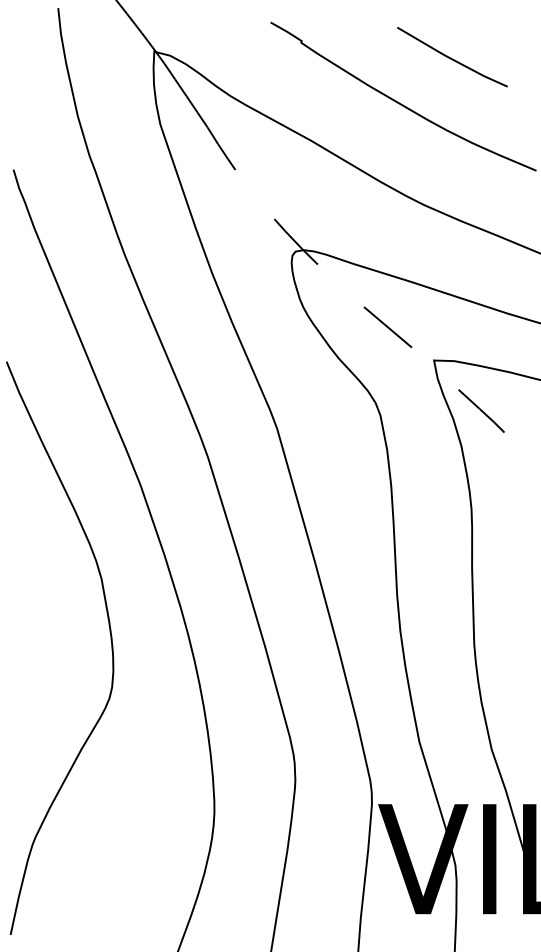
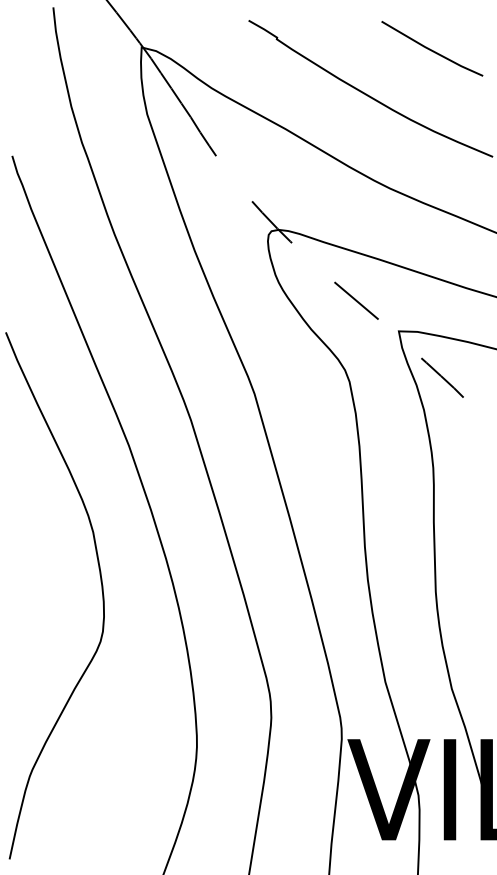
line: (451, 57) -> (431, 49), moved

